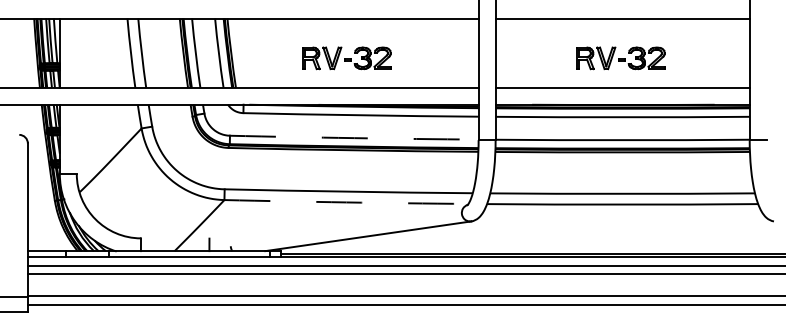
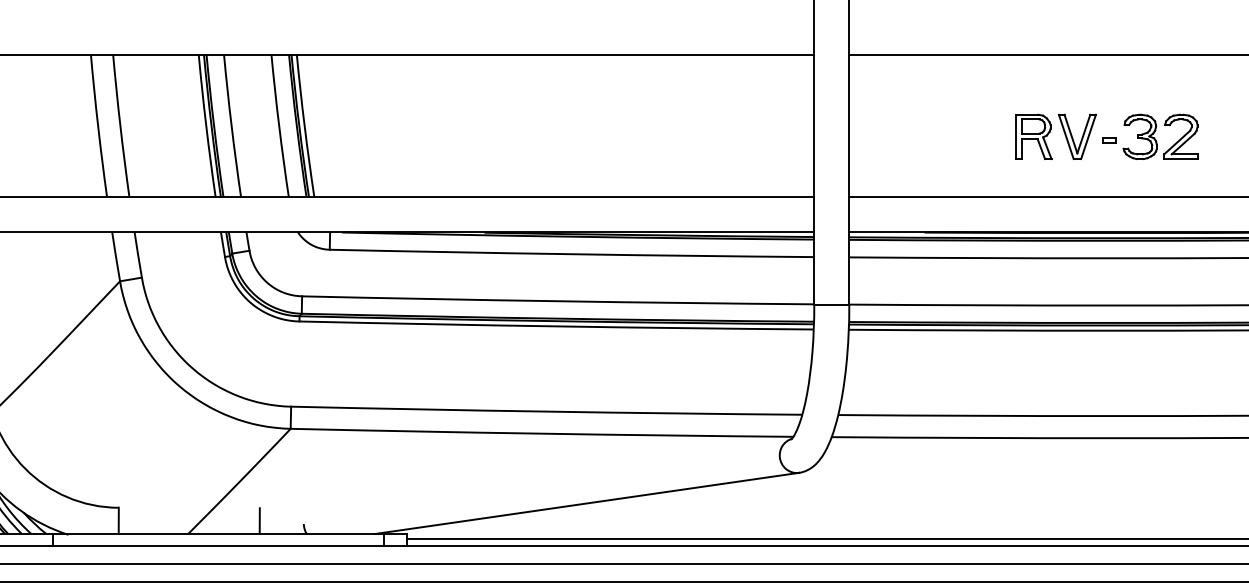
part: (346, 58) -> (542, 137), removed
arc: (354, 138) -> (558, 302), dashed -> solid
arc: (346, 202) -> (542, 433), dashed -> solid

